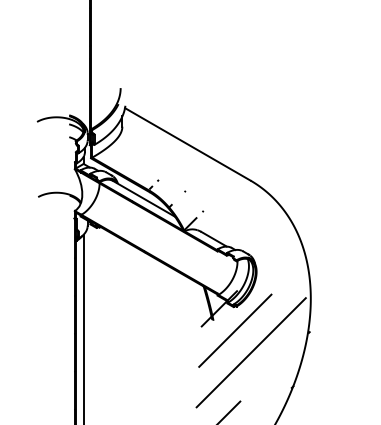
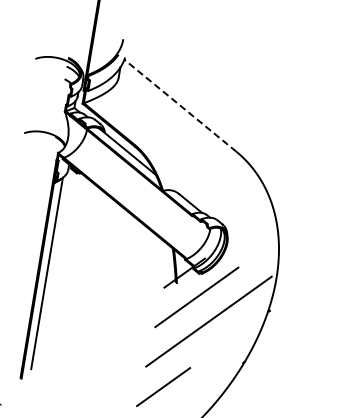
line: (187, 144) -> (180, 105), solid -> dashed
hatch: (146, 181) -> (133, 135), removed

